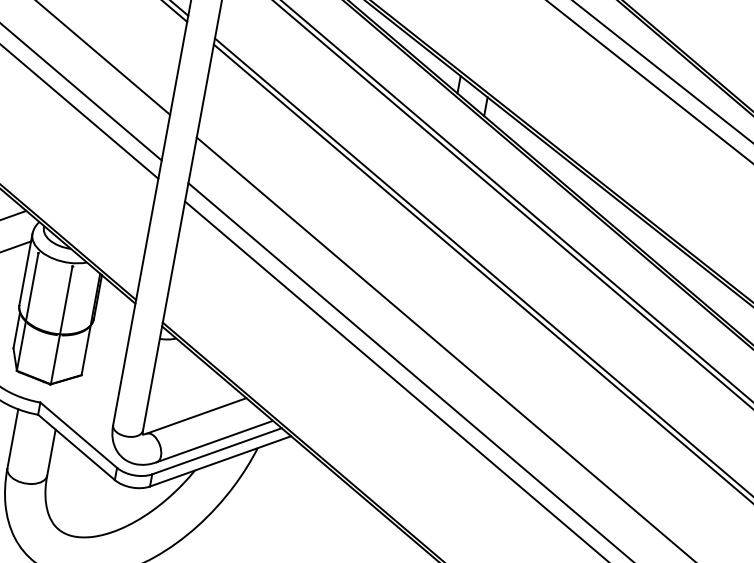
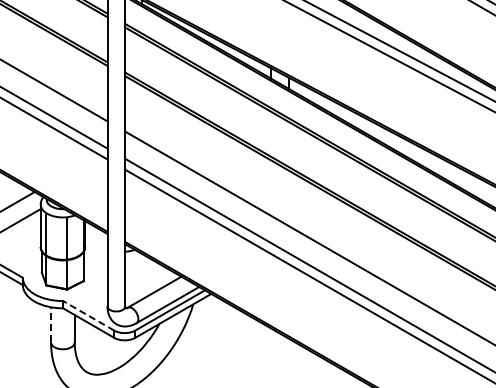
line: (78, 434) -> (88, 315), solid -> dashed
line: (13, 438) -> (51, 324), solid -> dashed

